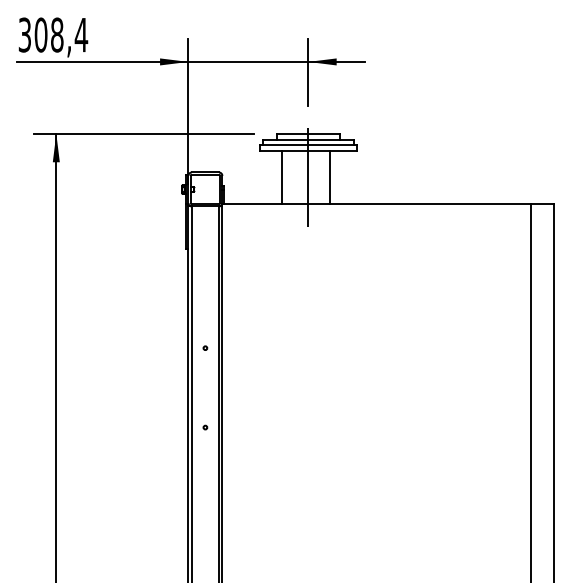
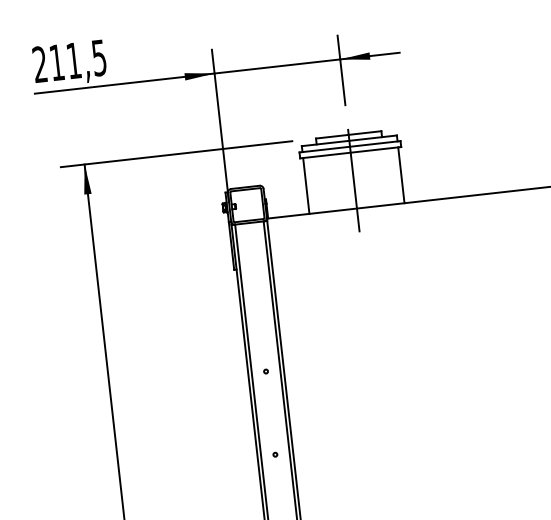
text: (53, 34) -> (69, 60), 308,4 -> 211,5
line: (281, 177) -> (305, 185), moved
line: (329, 177) -> (401, 175), moved

